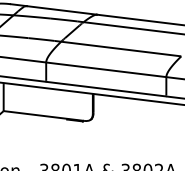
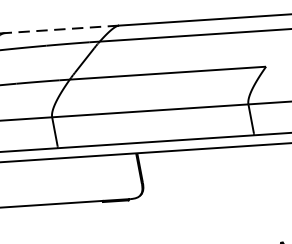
line: (61, 10) -> (60, 29), solid -> dashed

